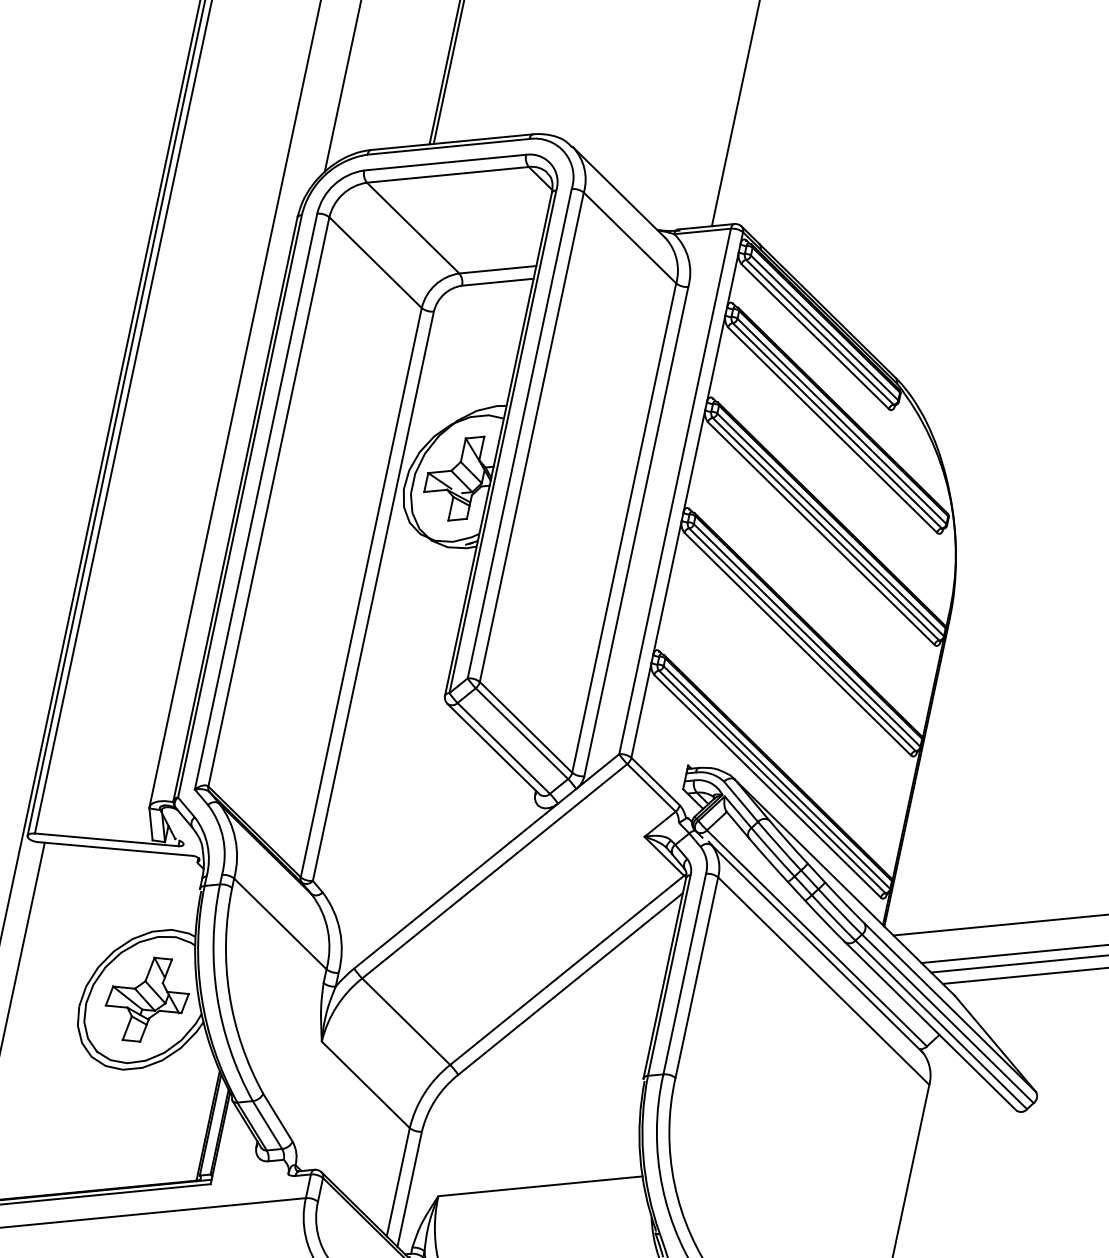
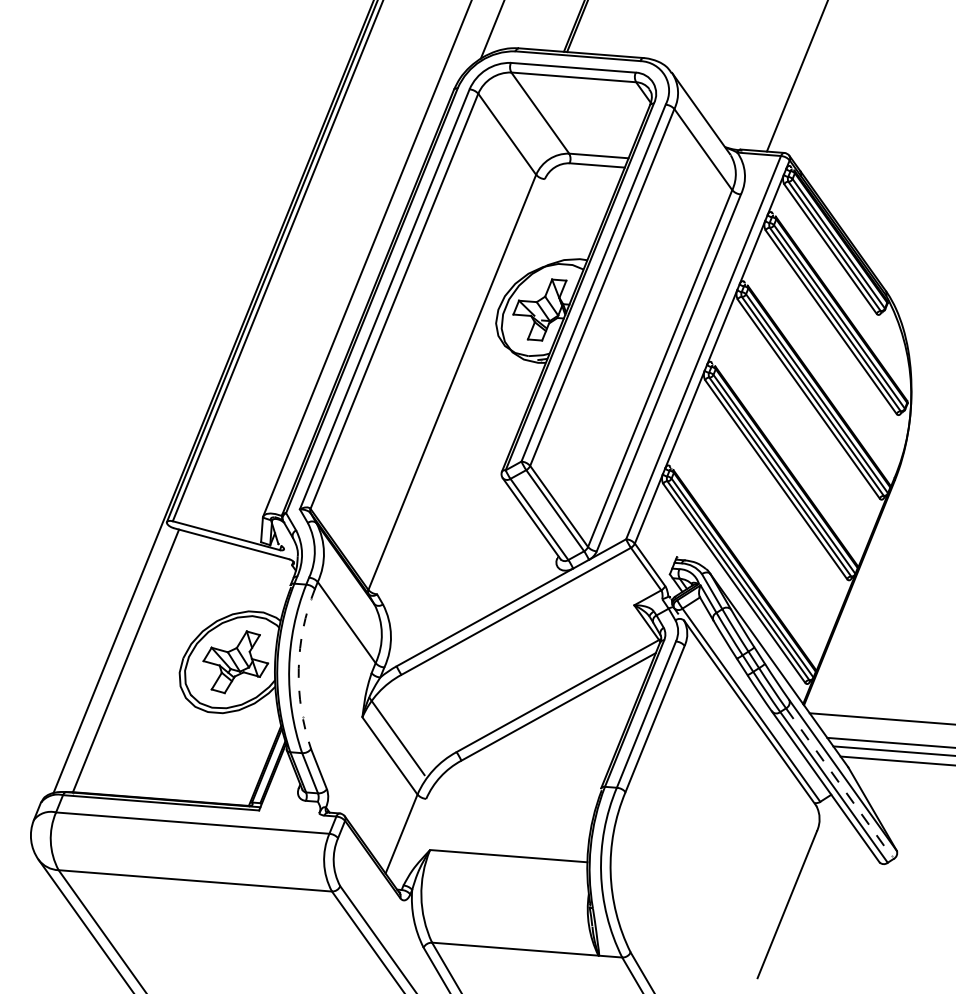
line: (372, 596) -> (460, 386), removed
line: (823, 981) -> (750, 738), removed
arc: (228, 993) -> (298, 668), solid -> dashed
line: (947, 1018) -> (839, 783), solid -> dashed
line: (405, 1021) -> (396, 736), moved
line: (409, 1188) -> (409, 840), removed

